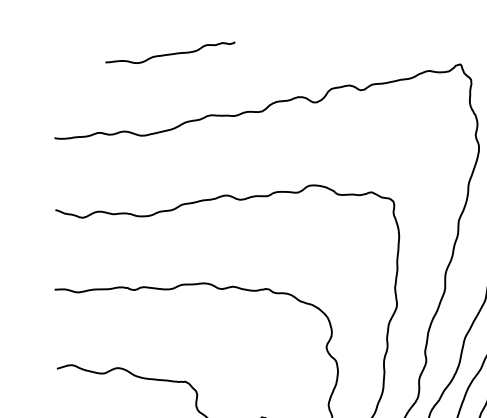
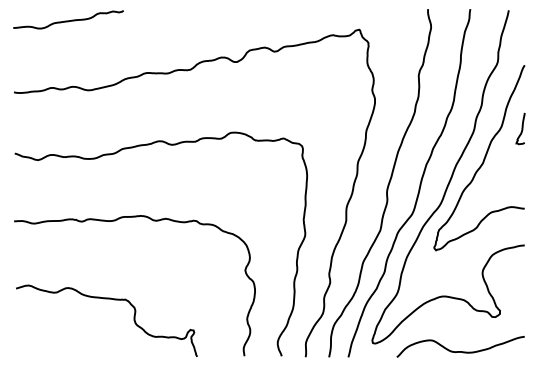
curve: (170, 53) -> (68, 20), moved

